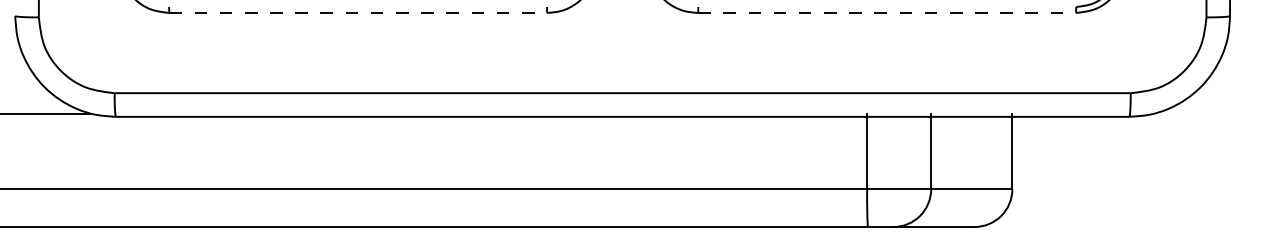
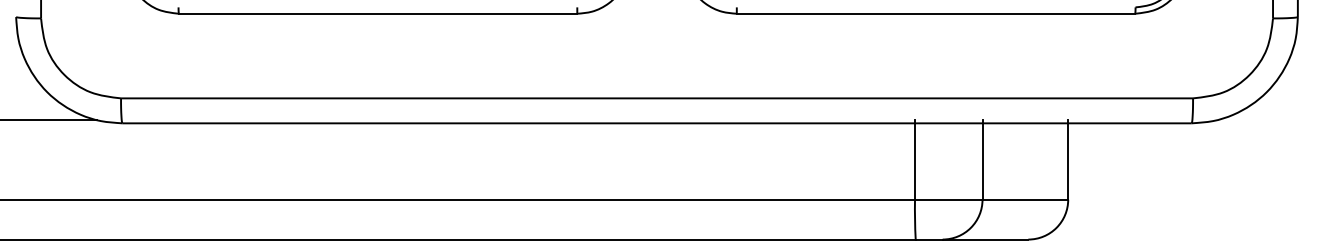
line: (358, 12) -> (378, 13), dashed -> solid
line: (887, 12) -> (936, 13), dashed -> solid

